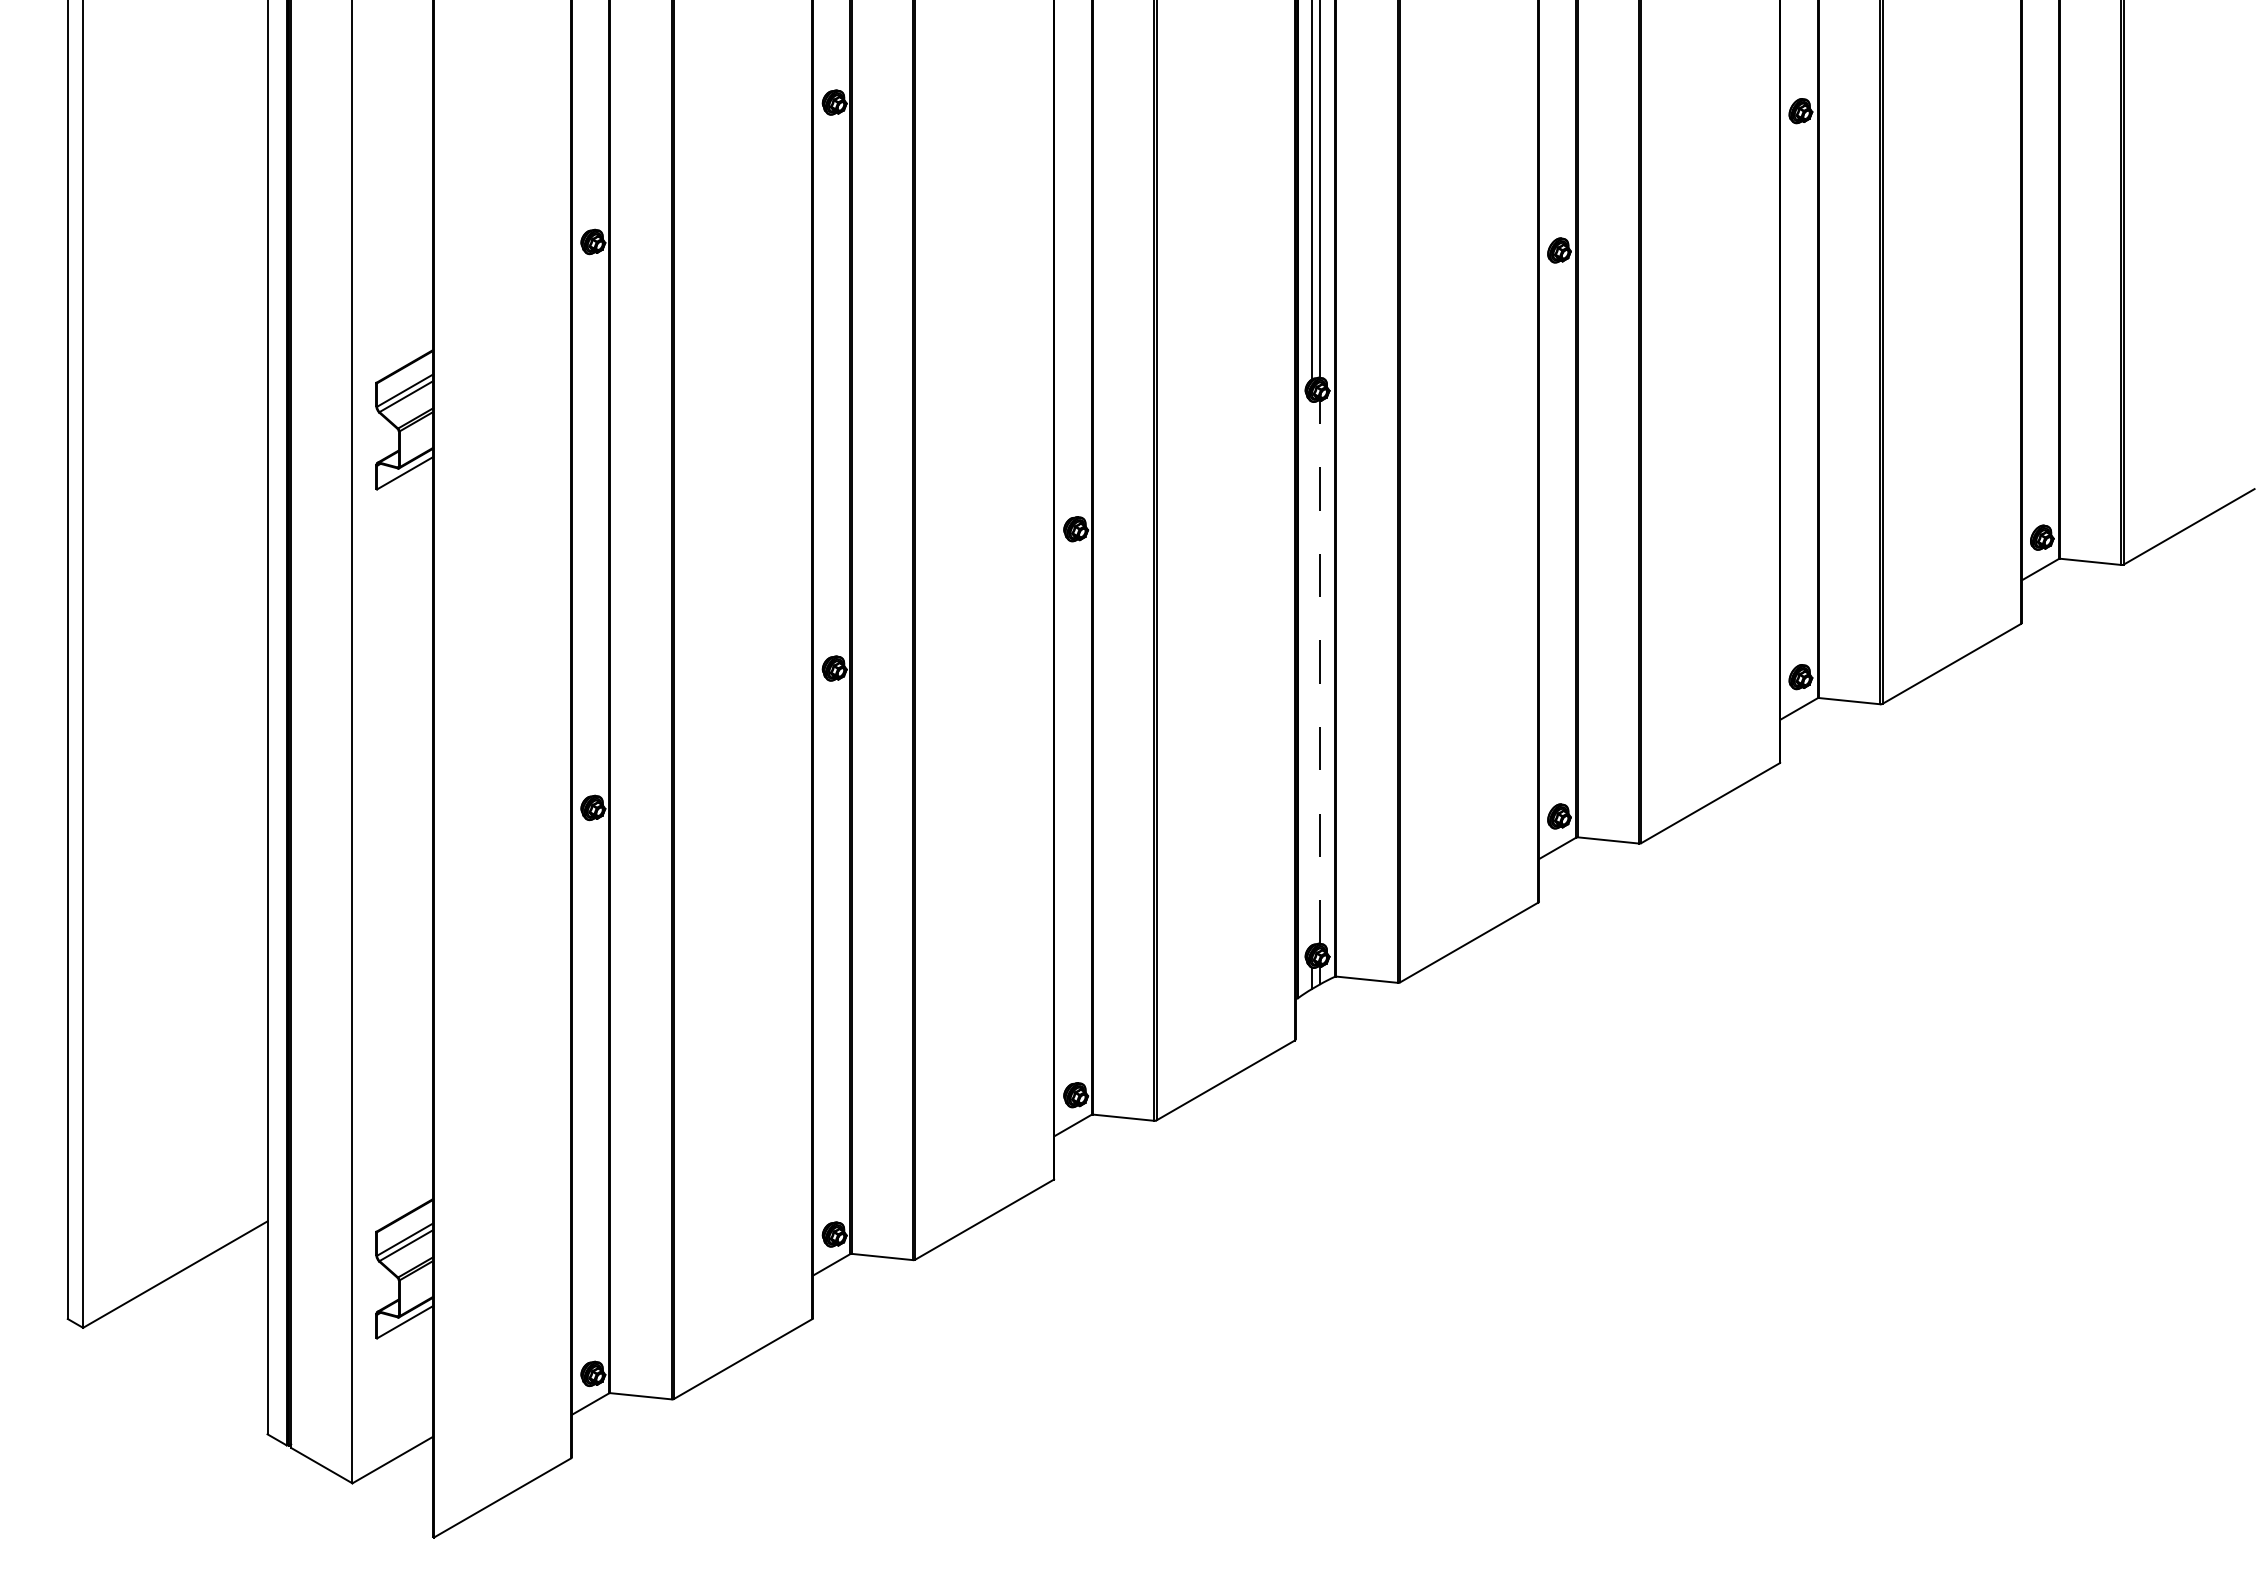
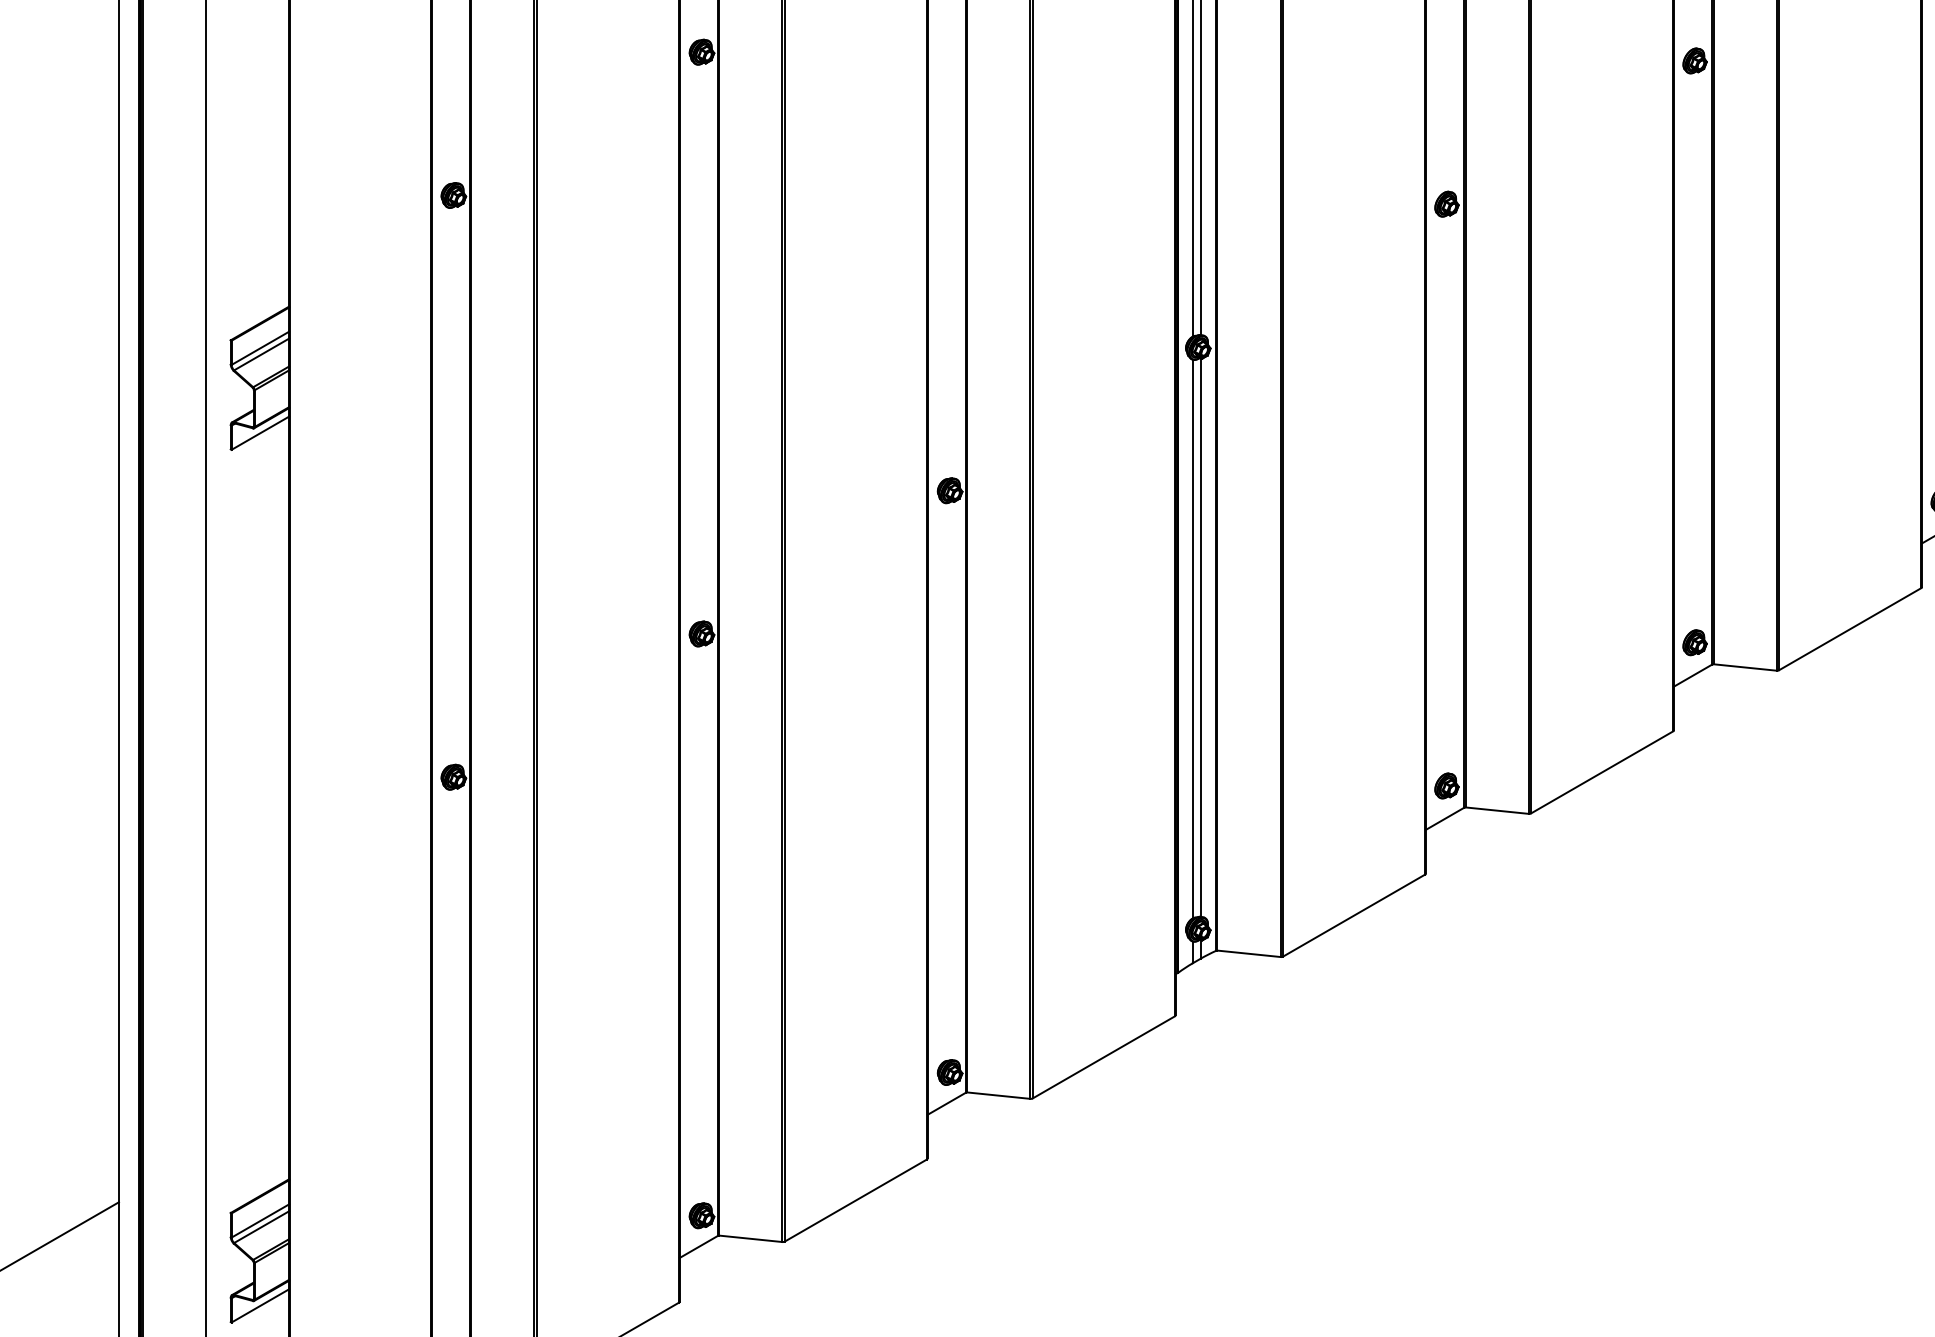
line: (1319, 671) -> (1200, 637), dashed -> solid
line: (1312, 673) -> (1193, 639), added

